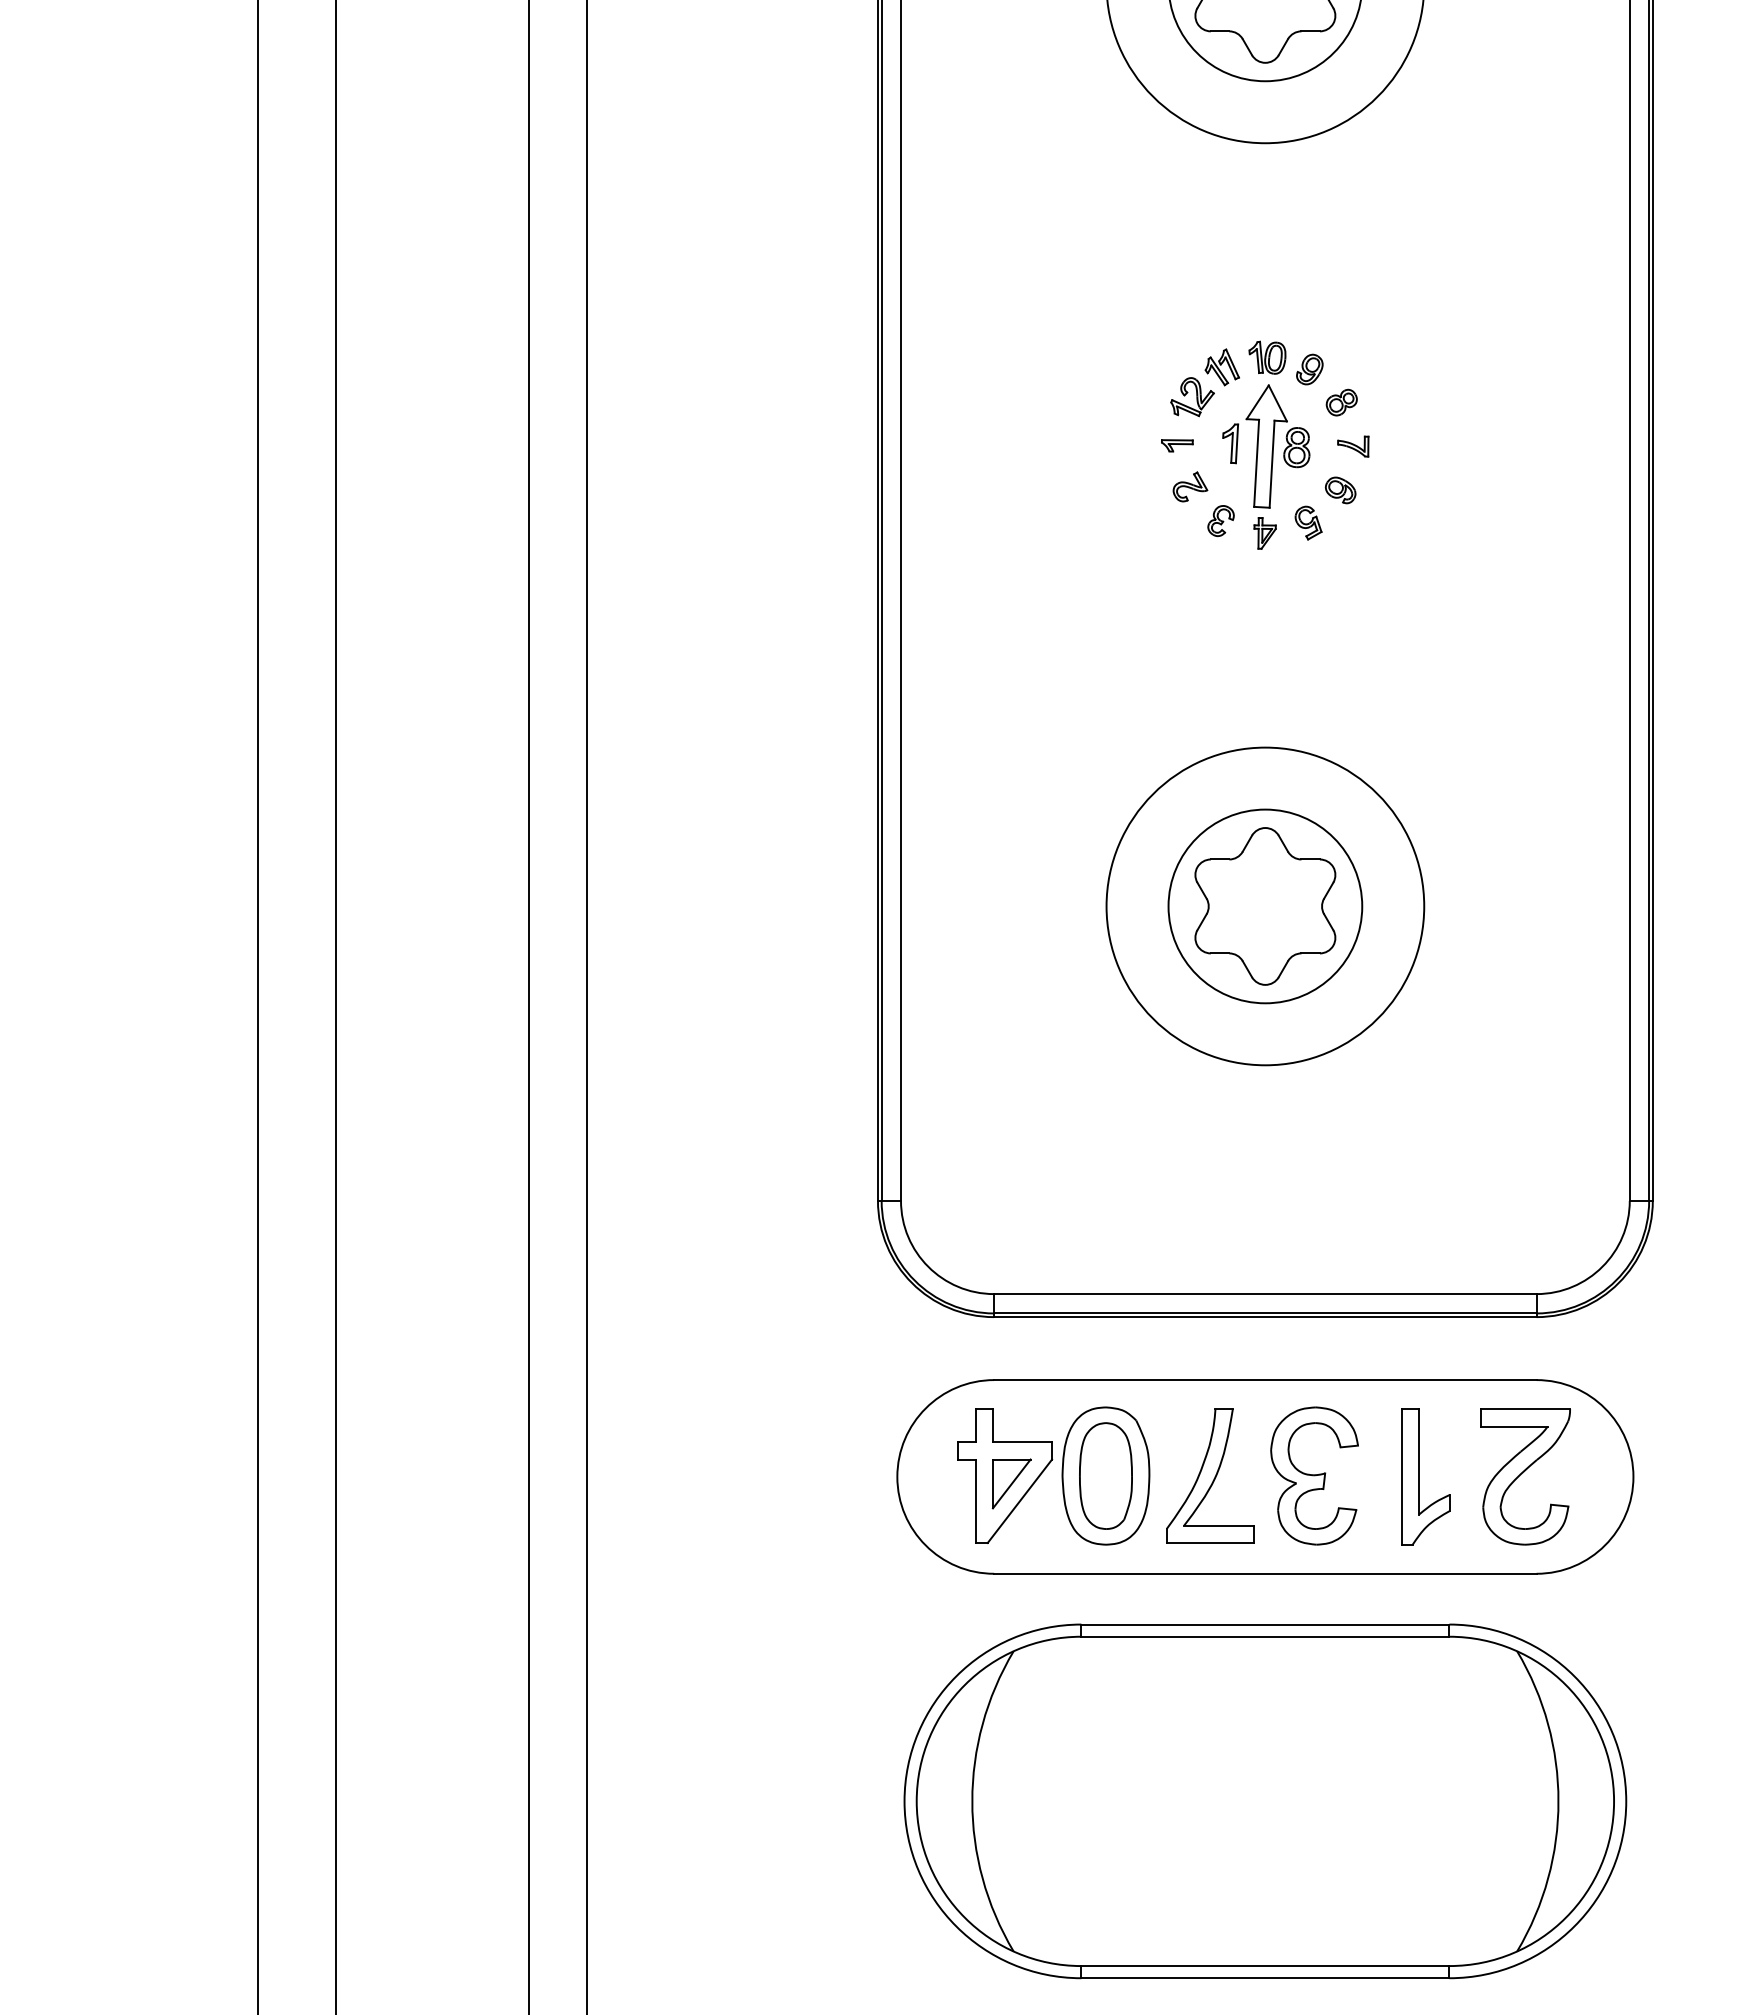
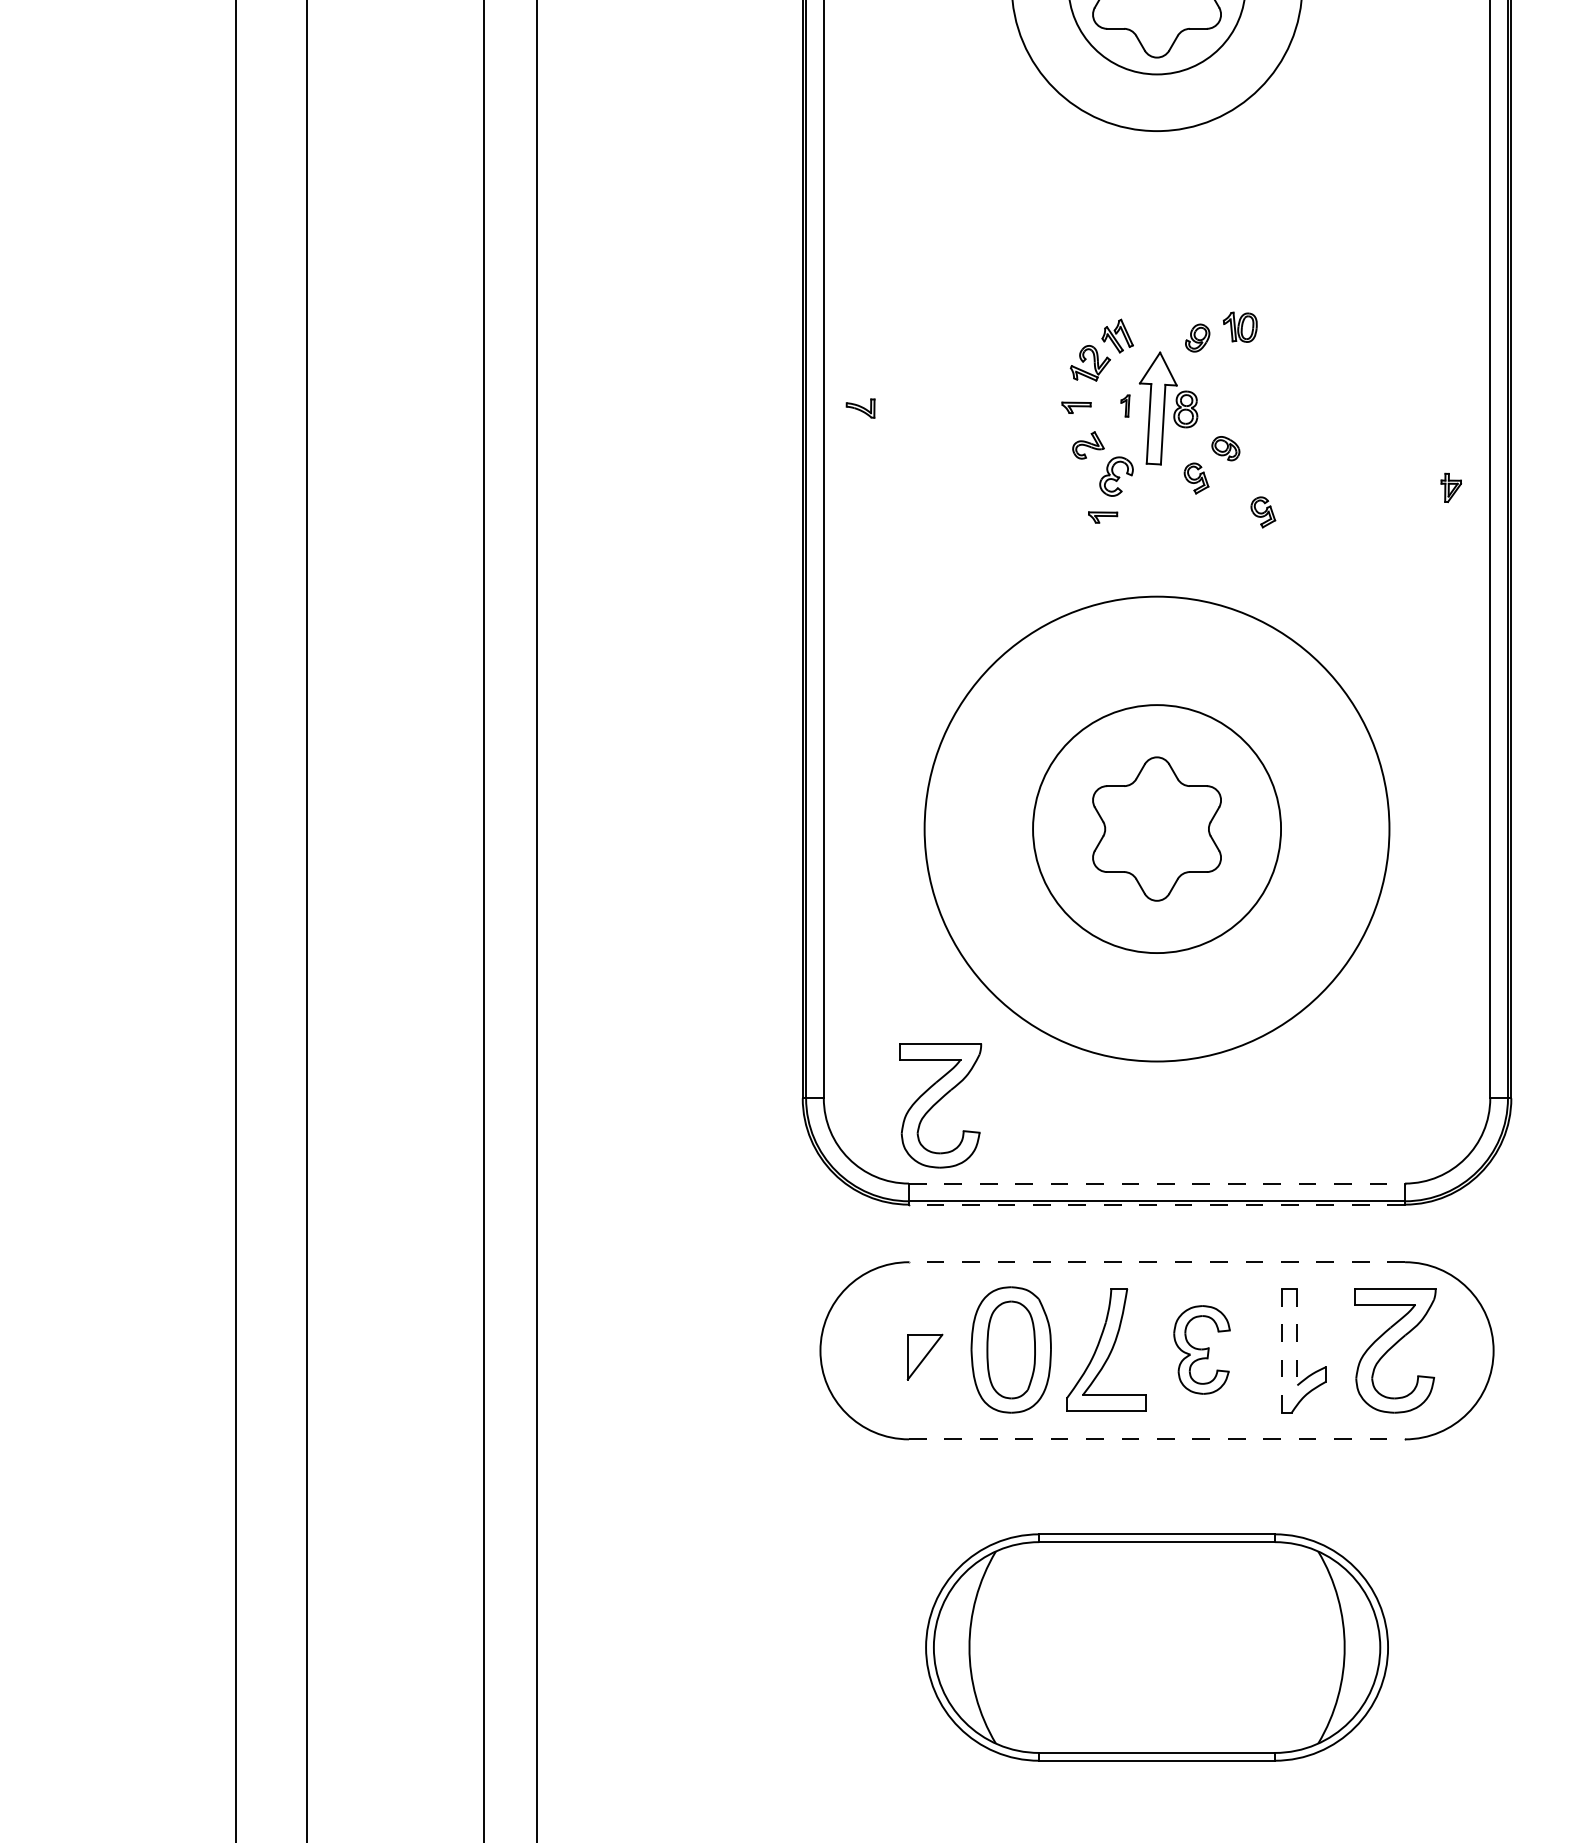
part: (1267, 357) -> (1240, 327), moved
part: (1341, 402) -> (1226, 368), removed
part: (1230, 443) -> (1125, 405), size x0.6
part: (1353, 446) -> (860, 408), moved
part: (1220, 520) -> (1115, 476), size x1.4
part: (1264, 533) -> (1450, 488), moved
part: (1381, 559) -> (1263, 511), added
part: (1206, 565) -> (1103, 517), added
circle: (1265, 906) -> (1157, 829), size x1.4
circle: (1265, 906) -> (1157, 829), size x1.6
part: (1028, 1208) -> (940, 1105), added
line: (1265, 1294) -> (1157, 1183), solid -> dashed
line: (1264, 1317) -> (1156, 1204), solid -> dashed
line: (1264, 1380) -> (1156, 1262), solid -> dashed
line: (1418, 1461) -> (1297, 1336), solid -> dashed
part: (1005, 1475) -> (919, 1349), removed
part: (1314, 1475) -> (1201, 1349), size x0.7
line: (1401, 1476) -> (1281, 1350), solid -> dashed
line: (1265, 1573) -> (1157, 1439), solid -> dashed
part: (1265, 1801) -> (1157, 1647), size x0.7

